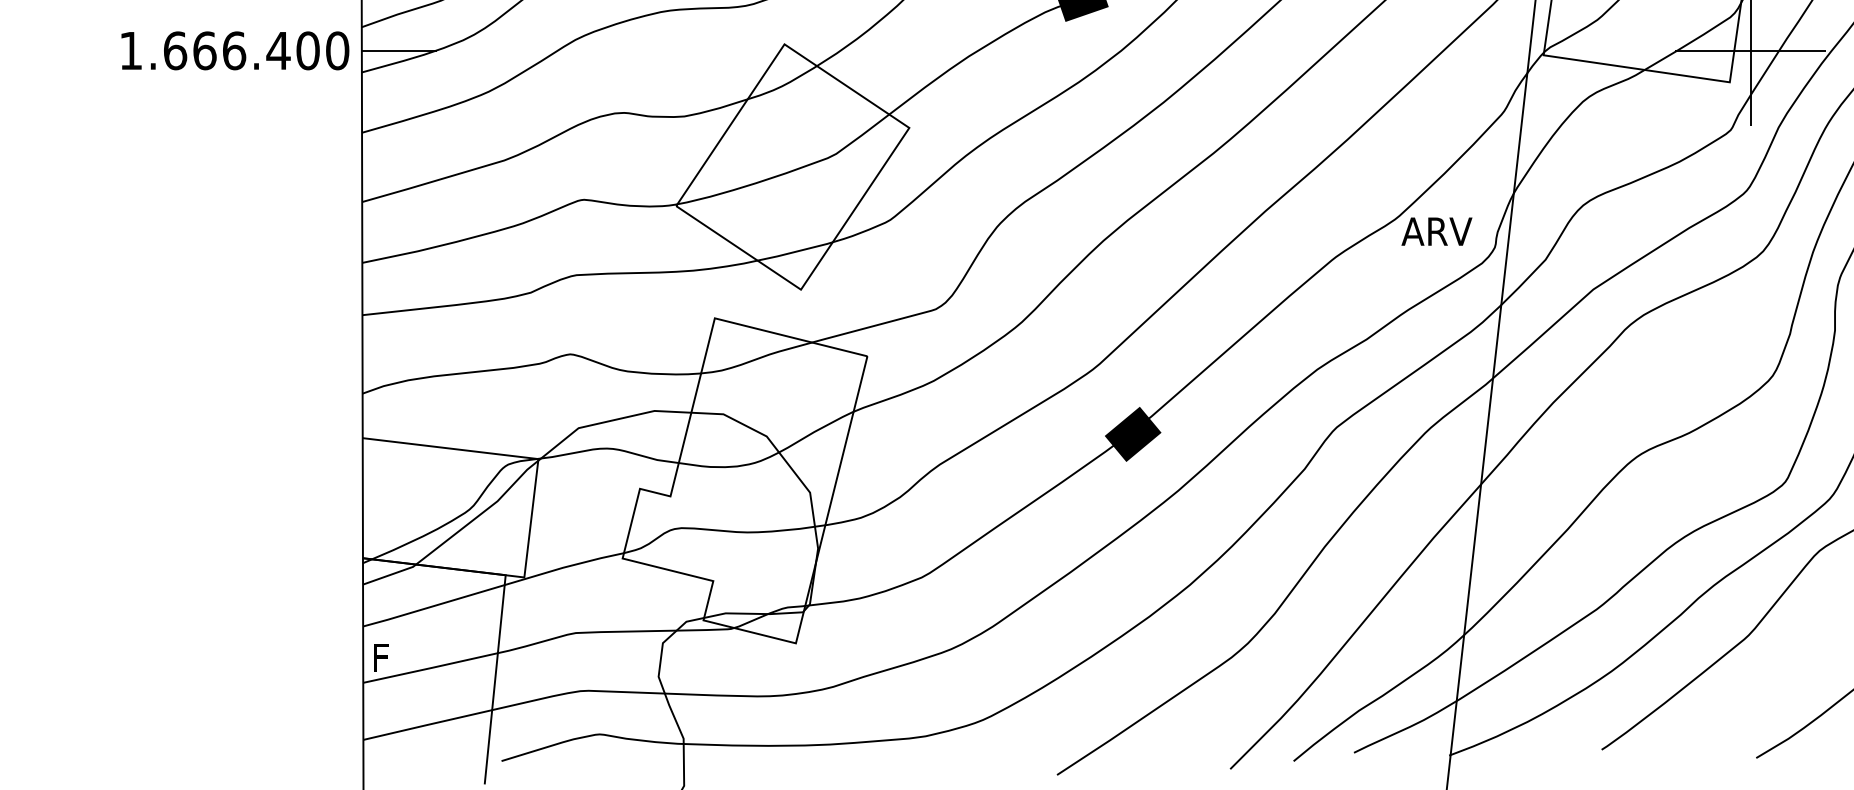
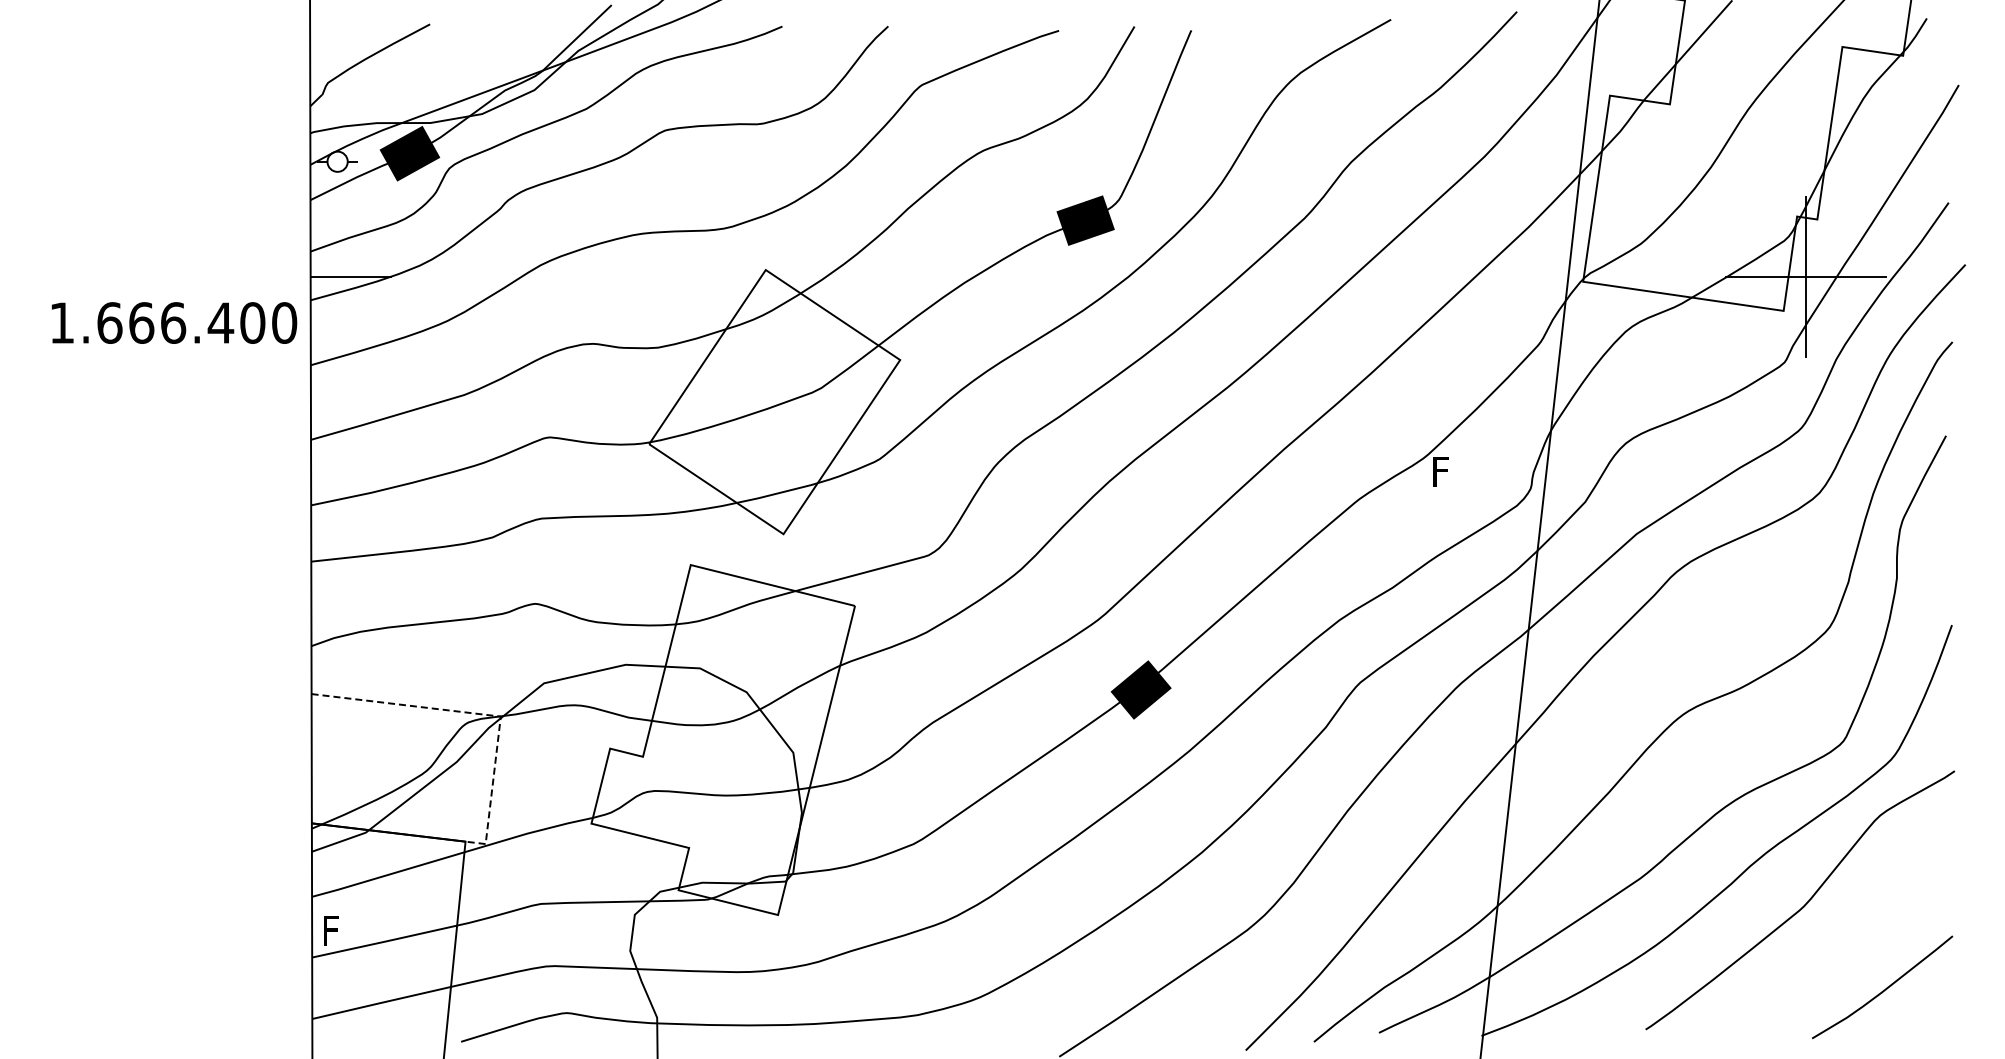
text: (235, 50) -> (174, 322), moved
text: (1437, 231) -> (1468, 471), ARV -> F
line: (521, 457) -> (482, 714), solid -> dashed

